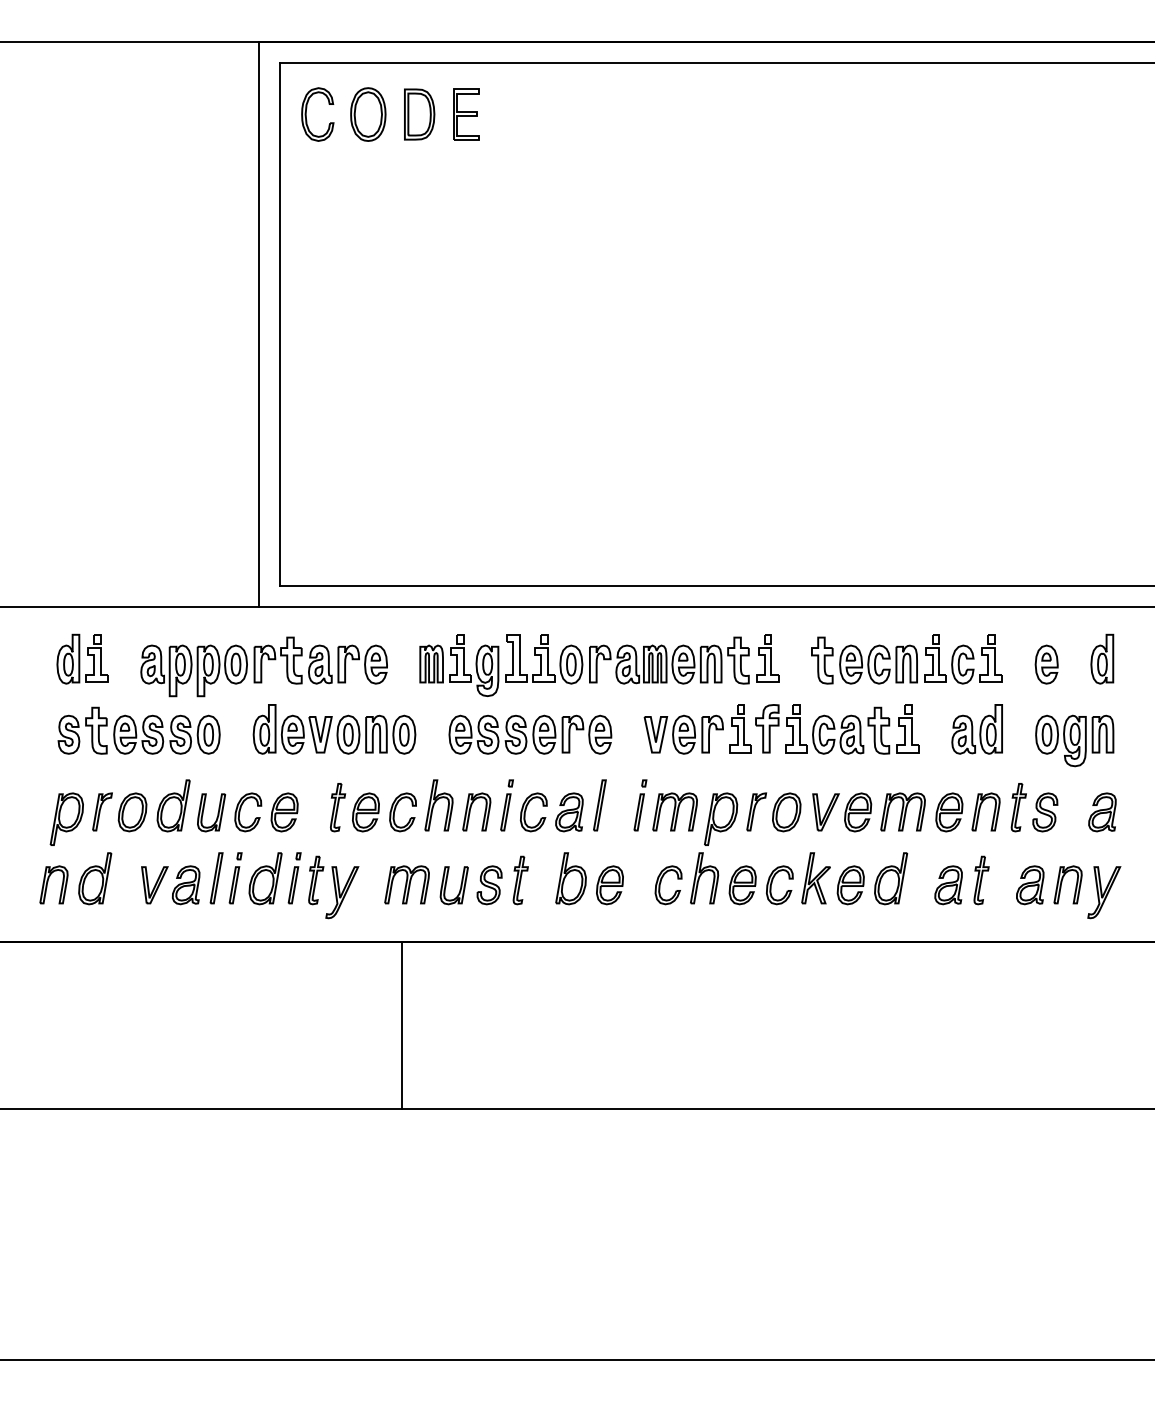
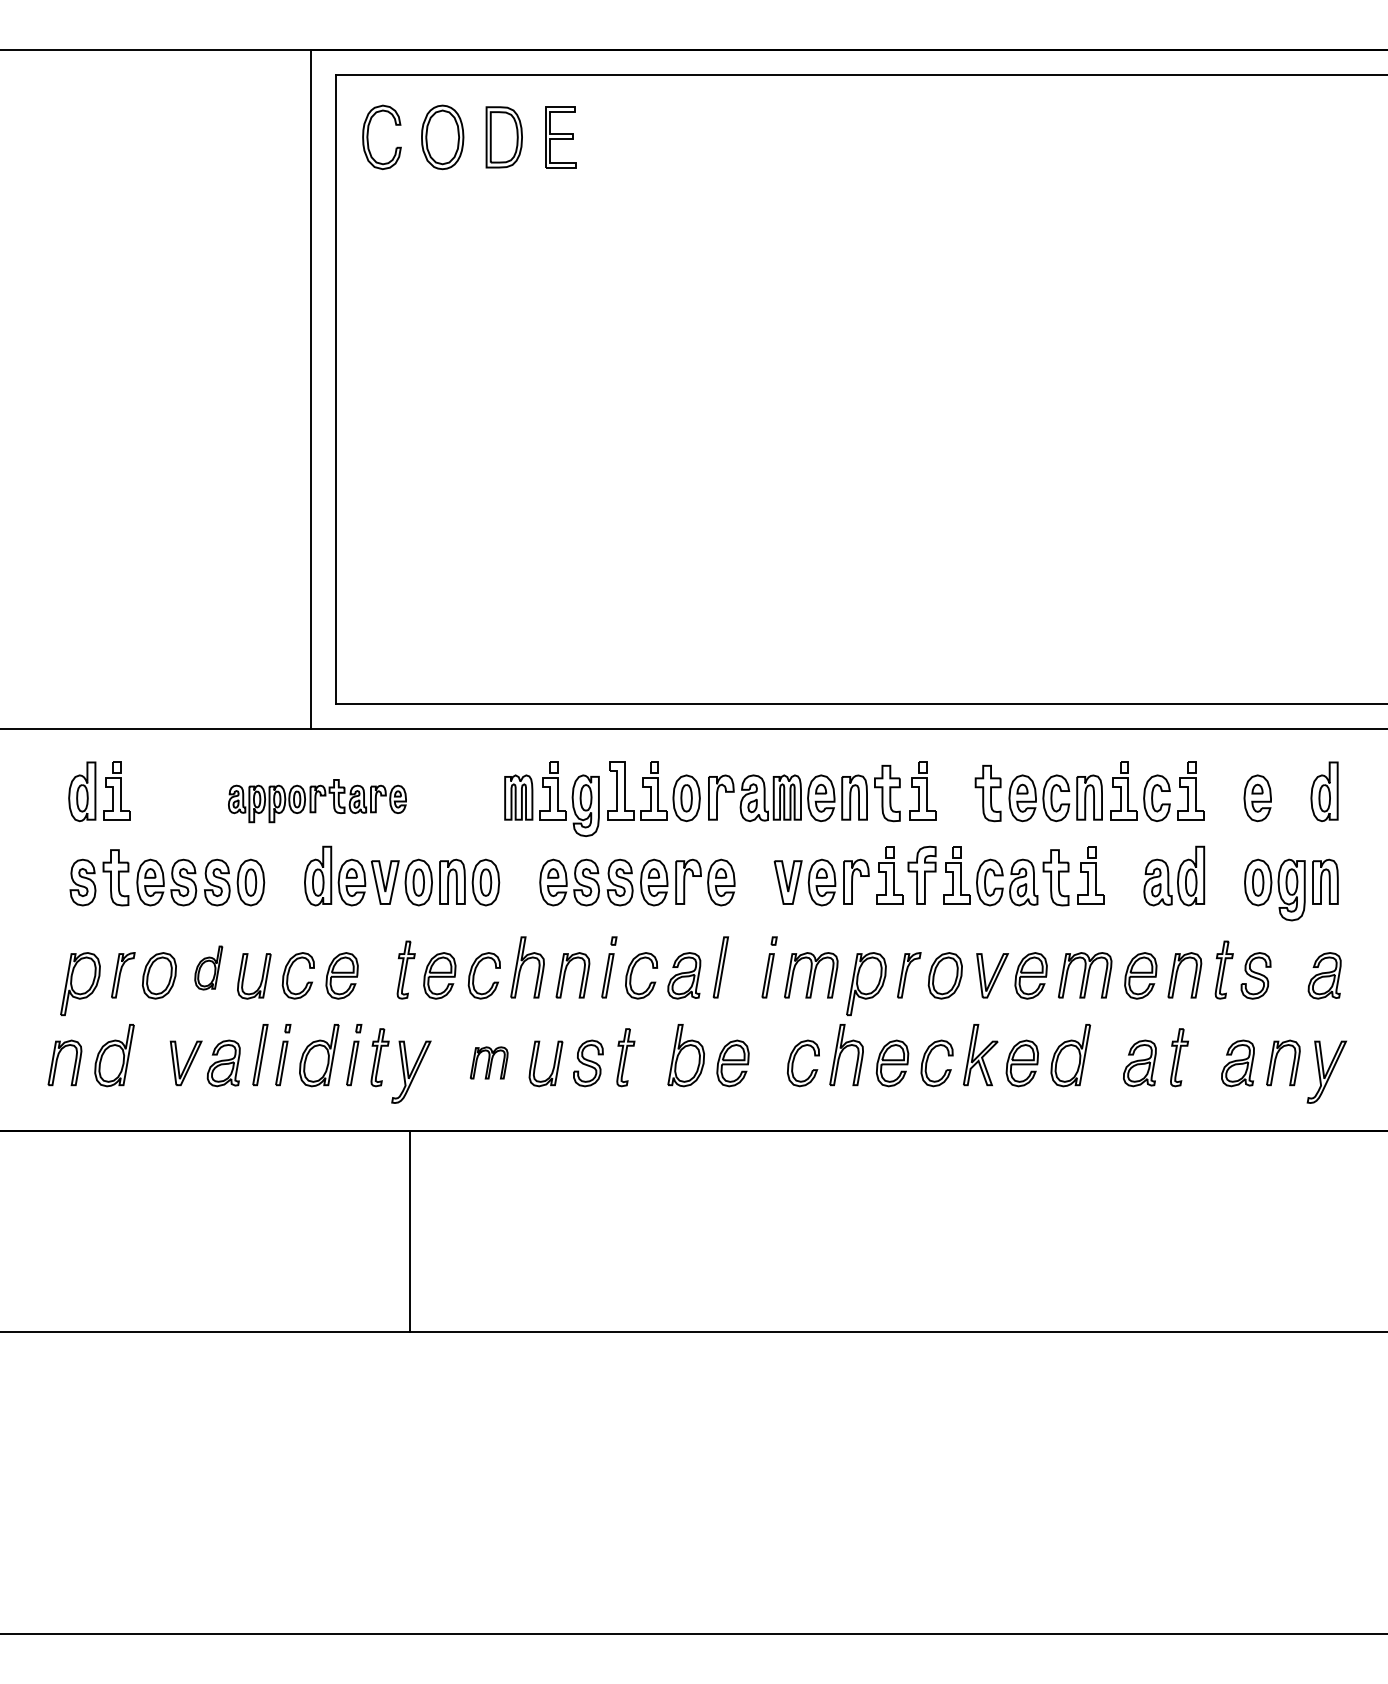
part: (263, 666) -> (316, 800), size x0.6
part: (173, 805) -> (208, 967), size x0.7
part: (406, 884) -> (488, 1062), size x0.7
line: (402, 1024) -> (410, 1230), moved

